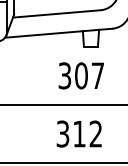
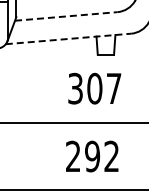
line: (57, 13) -> (66, 16), solid -> dashed
line: (58, 32) -> (68, 38), solid -> dashed
text: (71, 134) -> (83, 156), 312 -> 292

